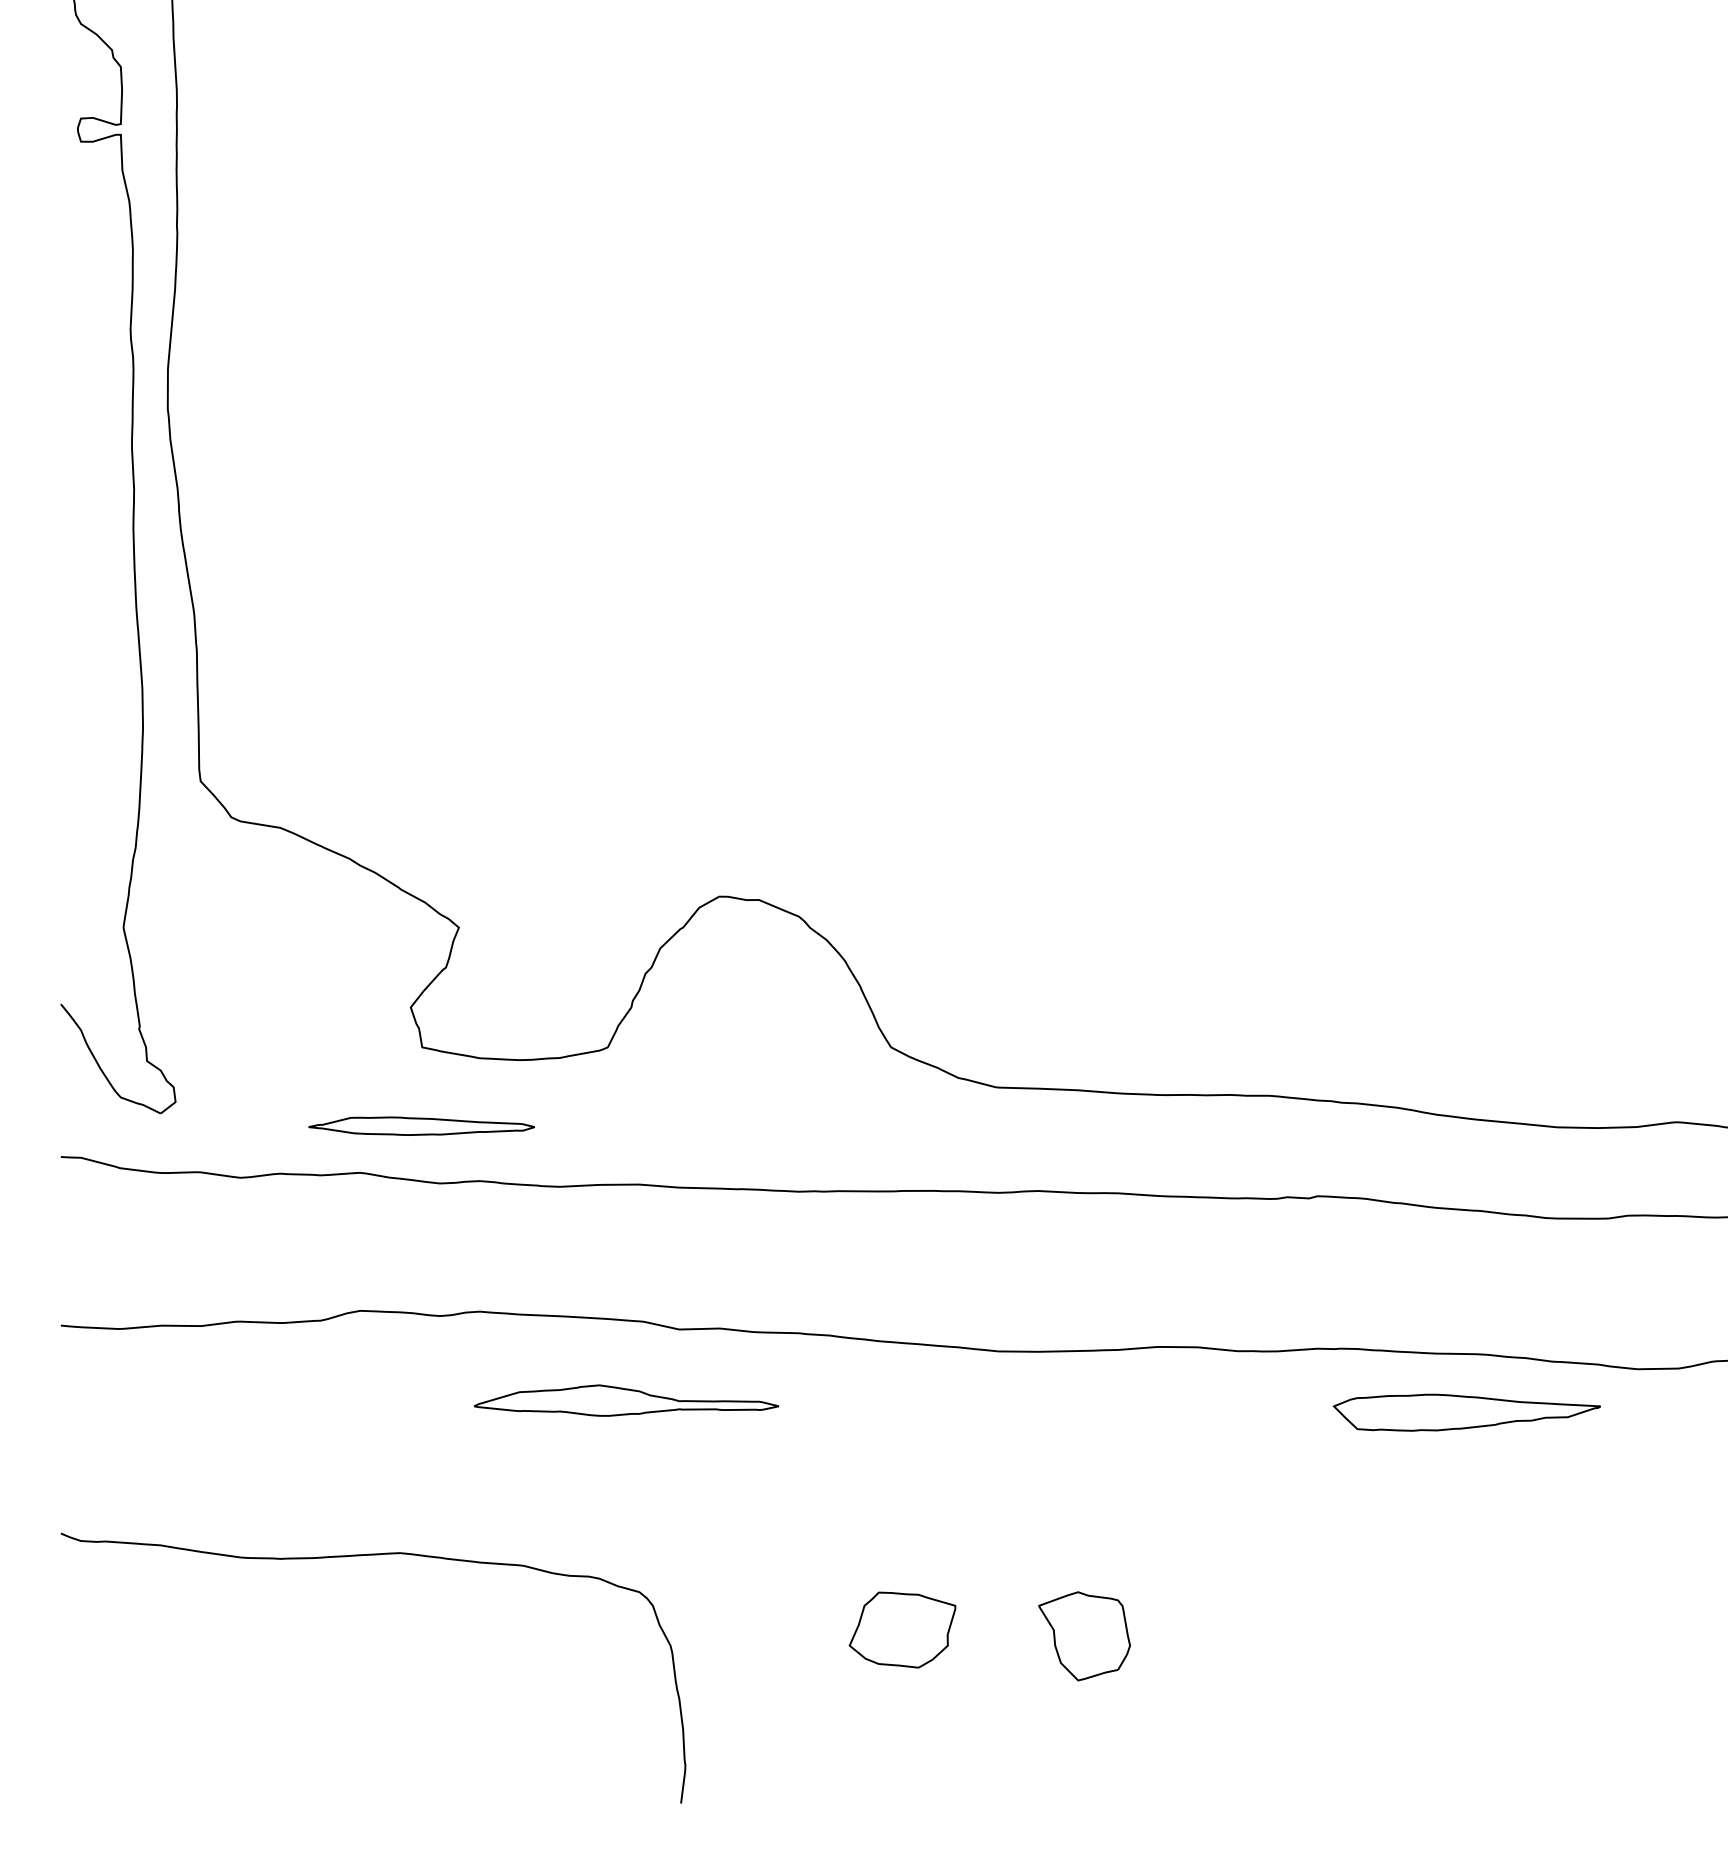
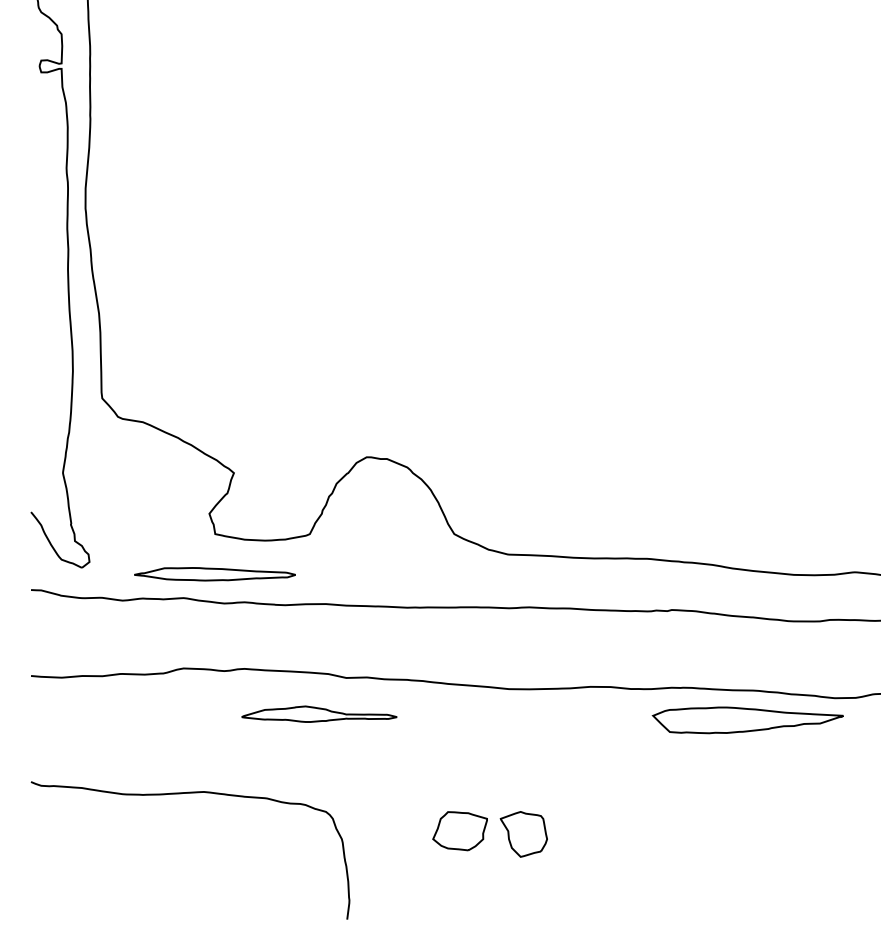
part: (420, 1126) -> (214, 574), size x1.4
part: (1466, 1412) -> (747, 720), size x1.4
part: (1083, 1636) -> (523, 834), moved

